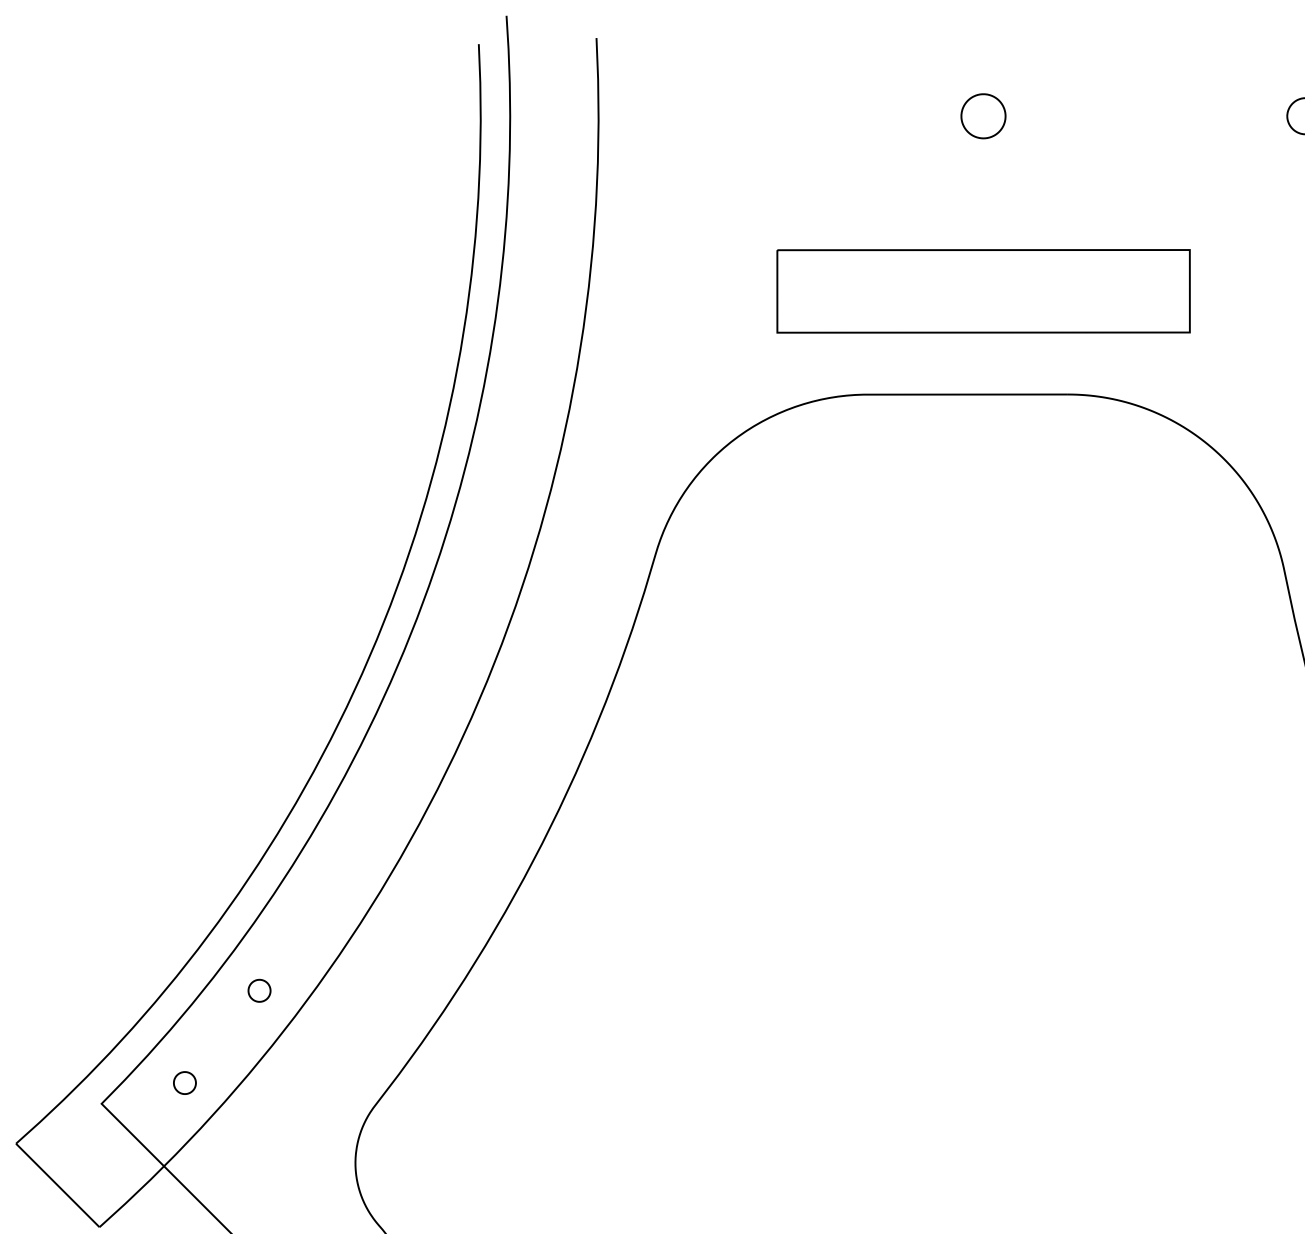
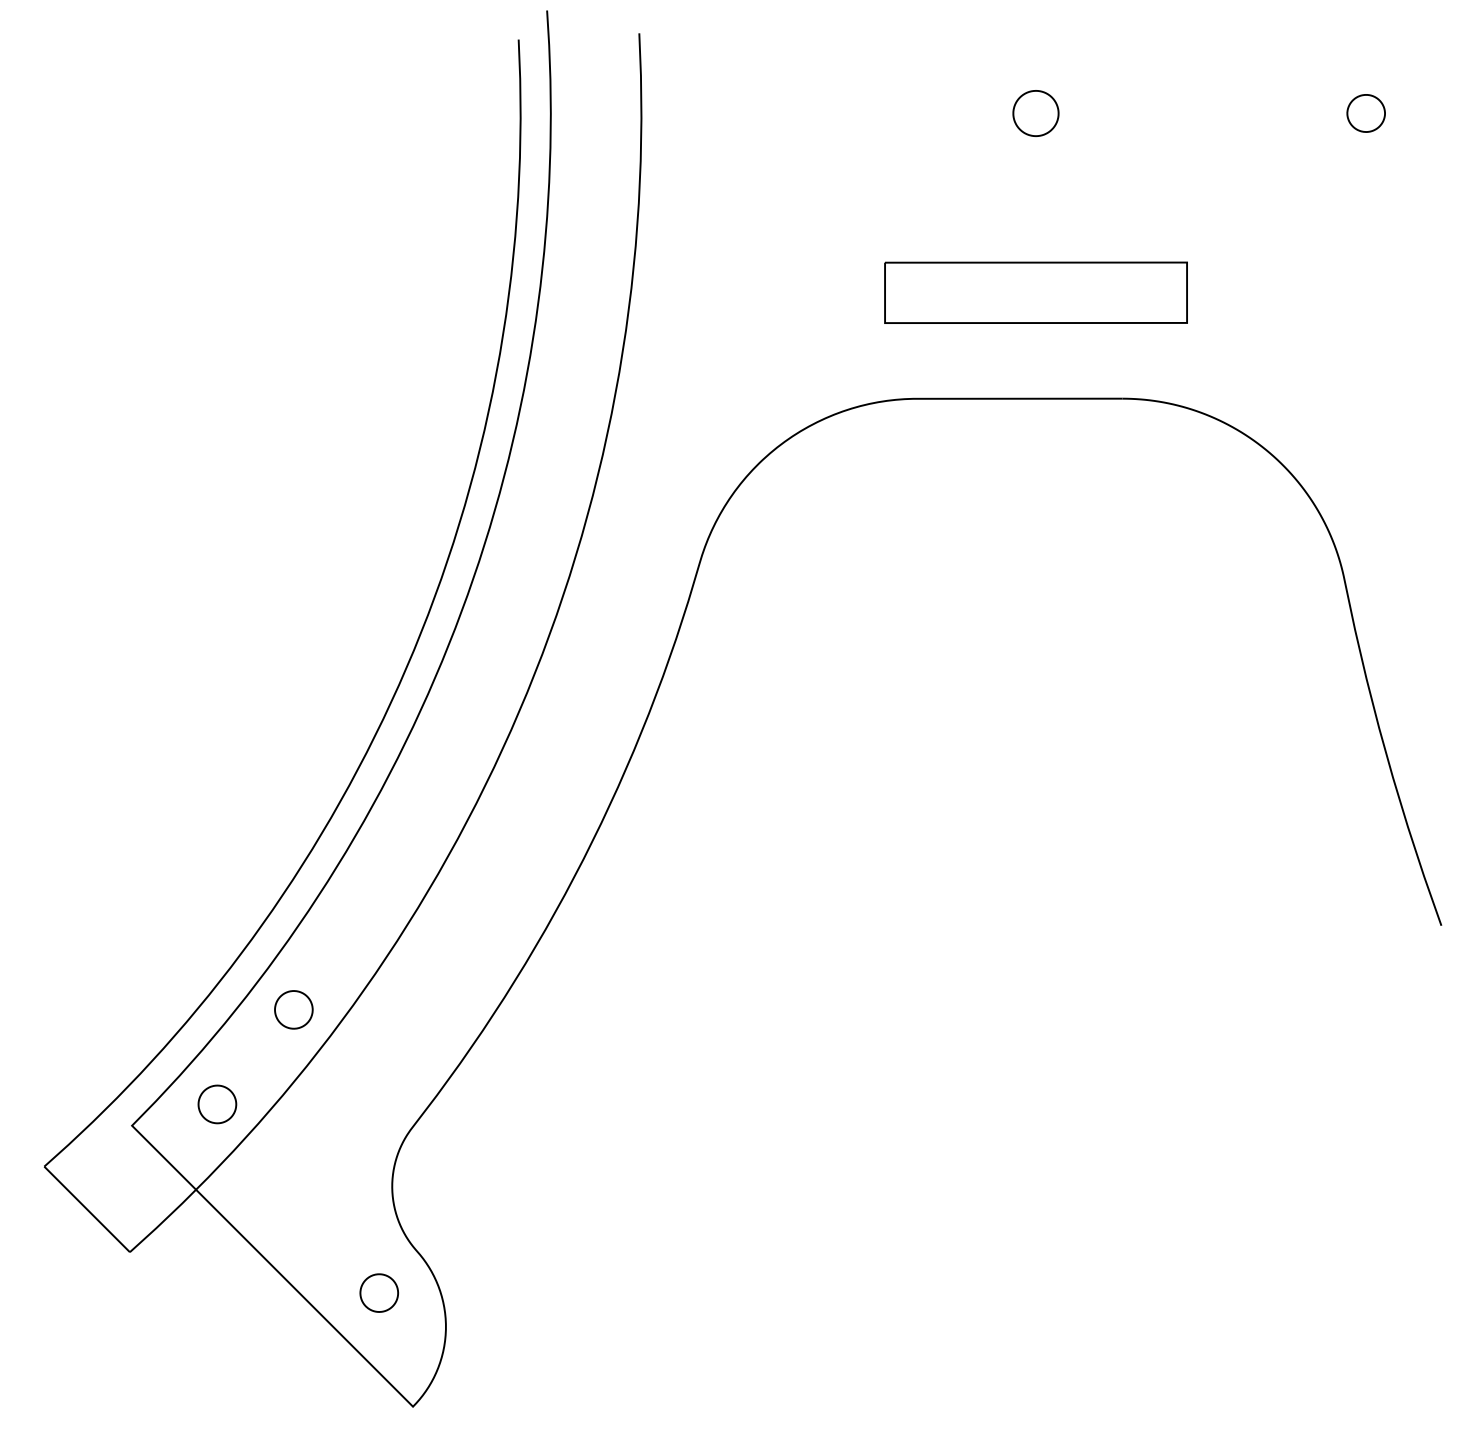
part: (983, 290) -> (1035, 292), size x0.71
part: (259, 990) -> (293, 1009), size x1.67
part: (184, 1083) -> (217, 1104), size x1.67

